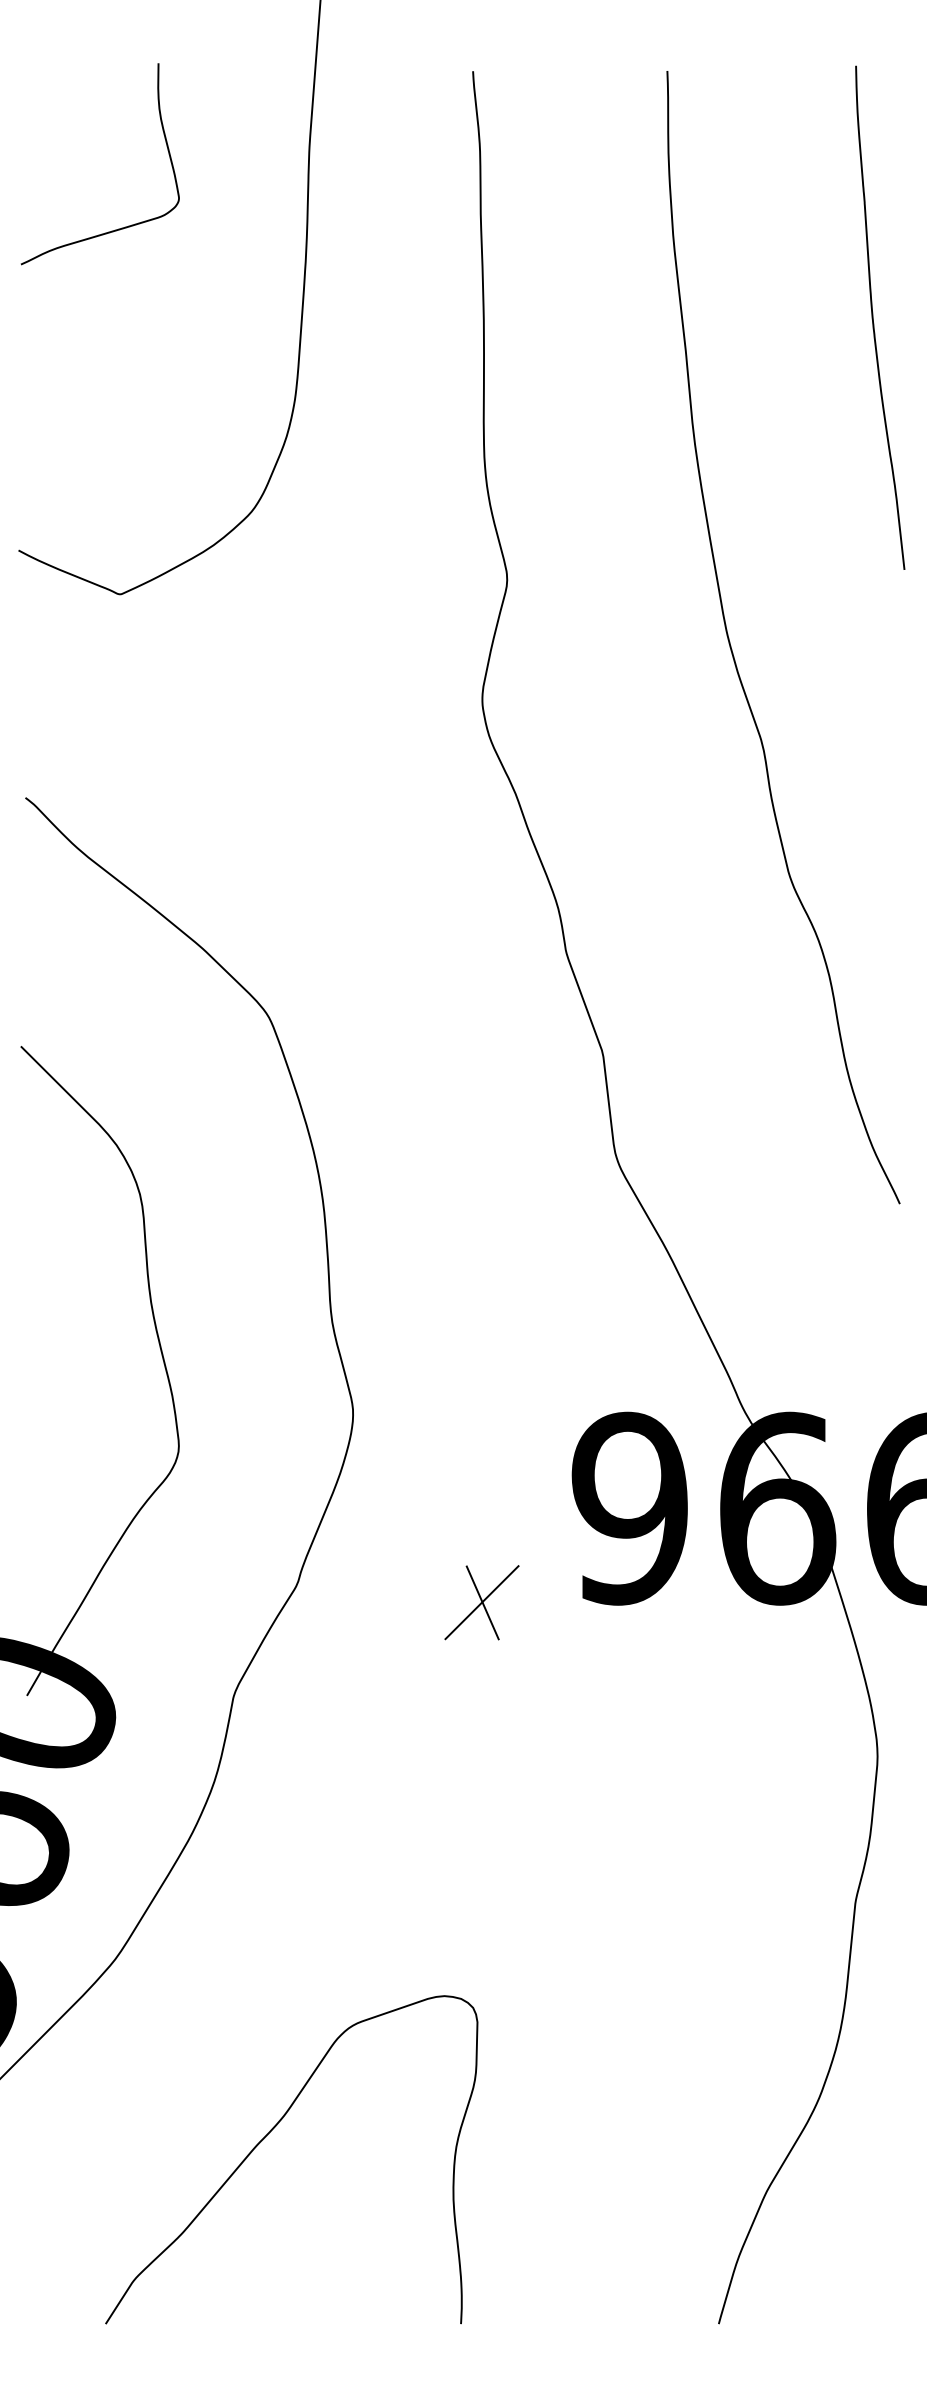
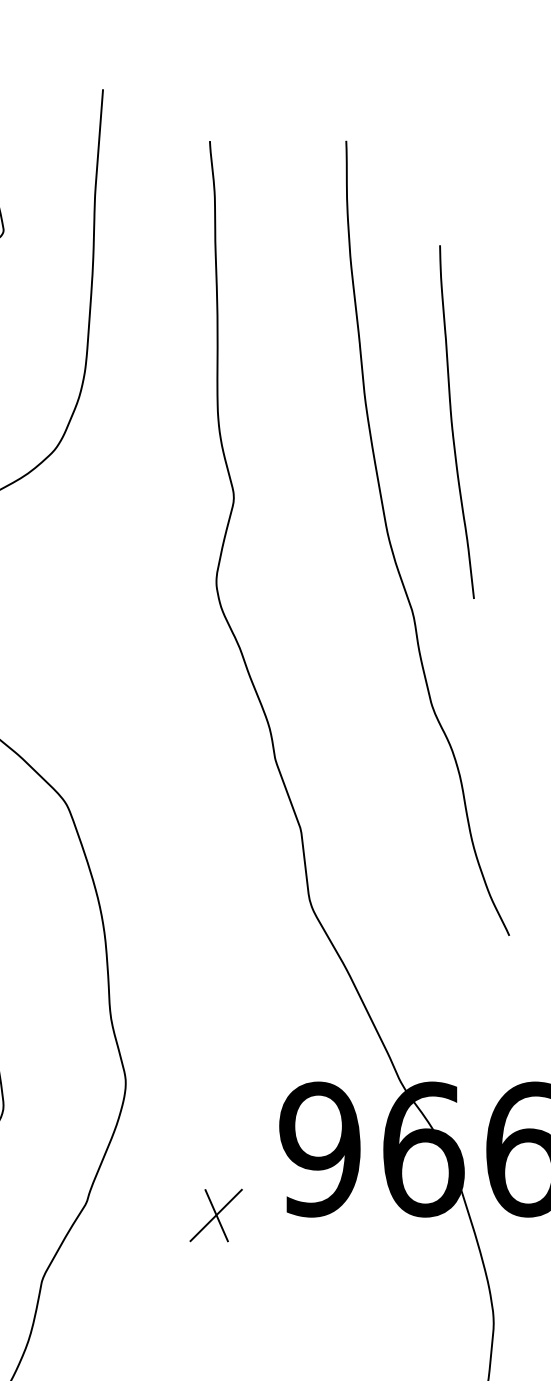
curve: (873, 317) -> (452, 421), moved

